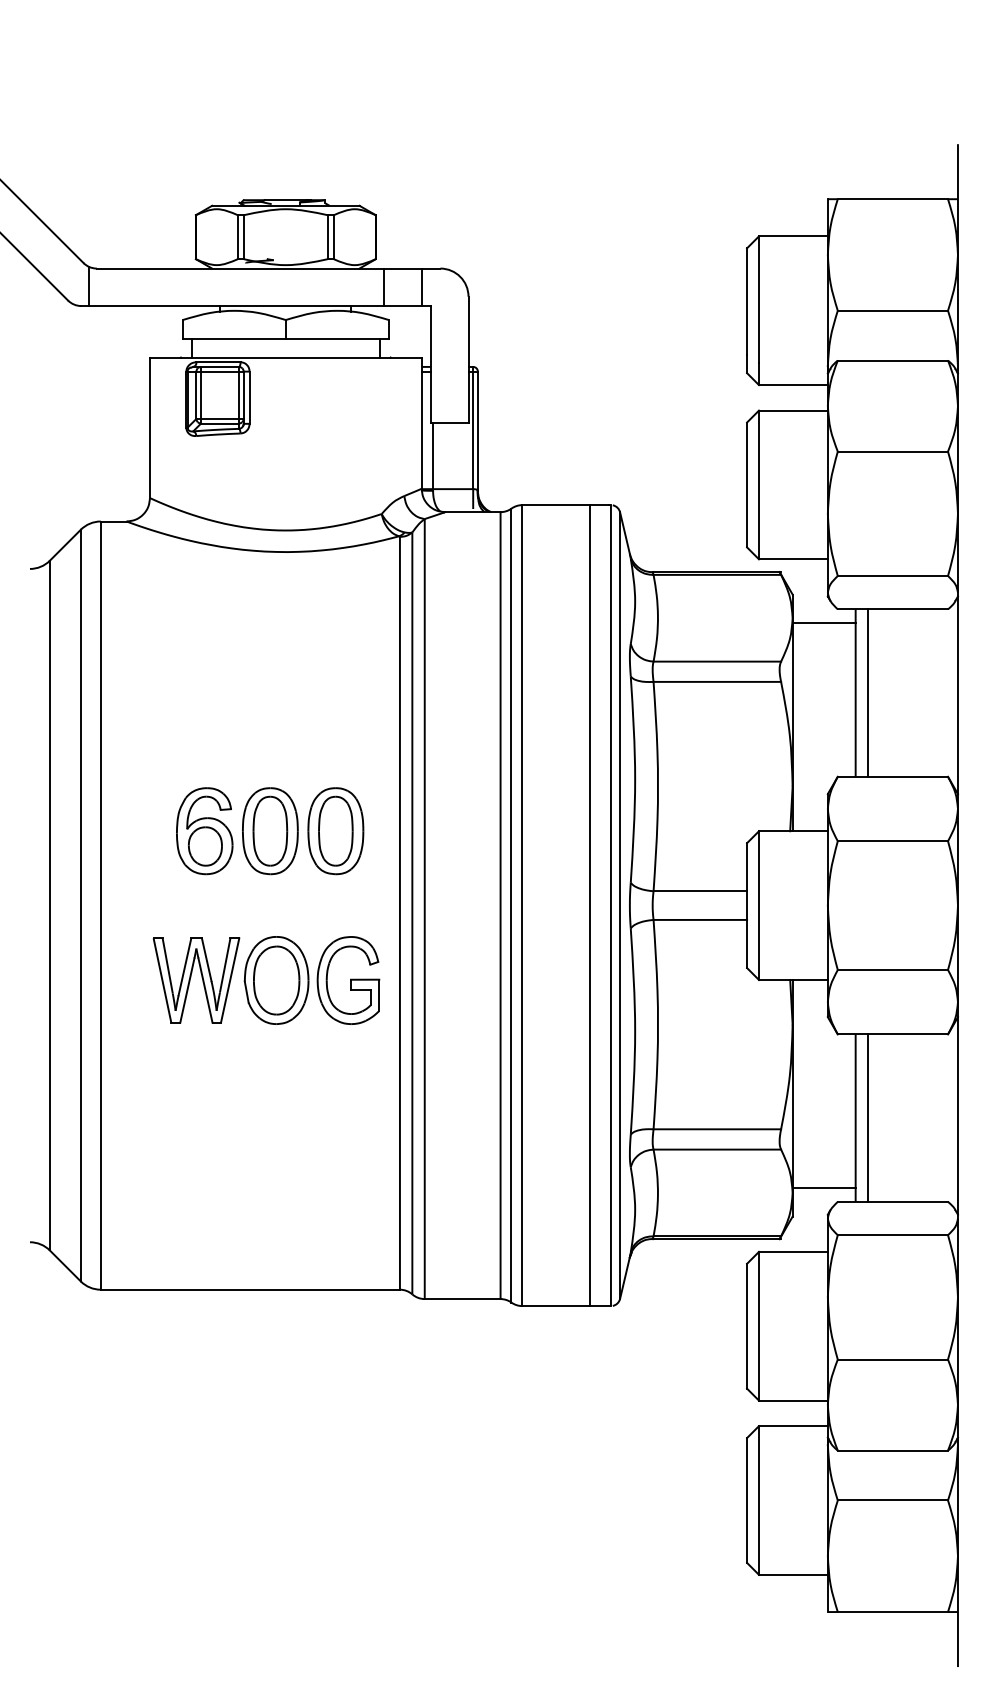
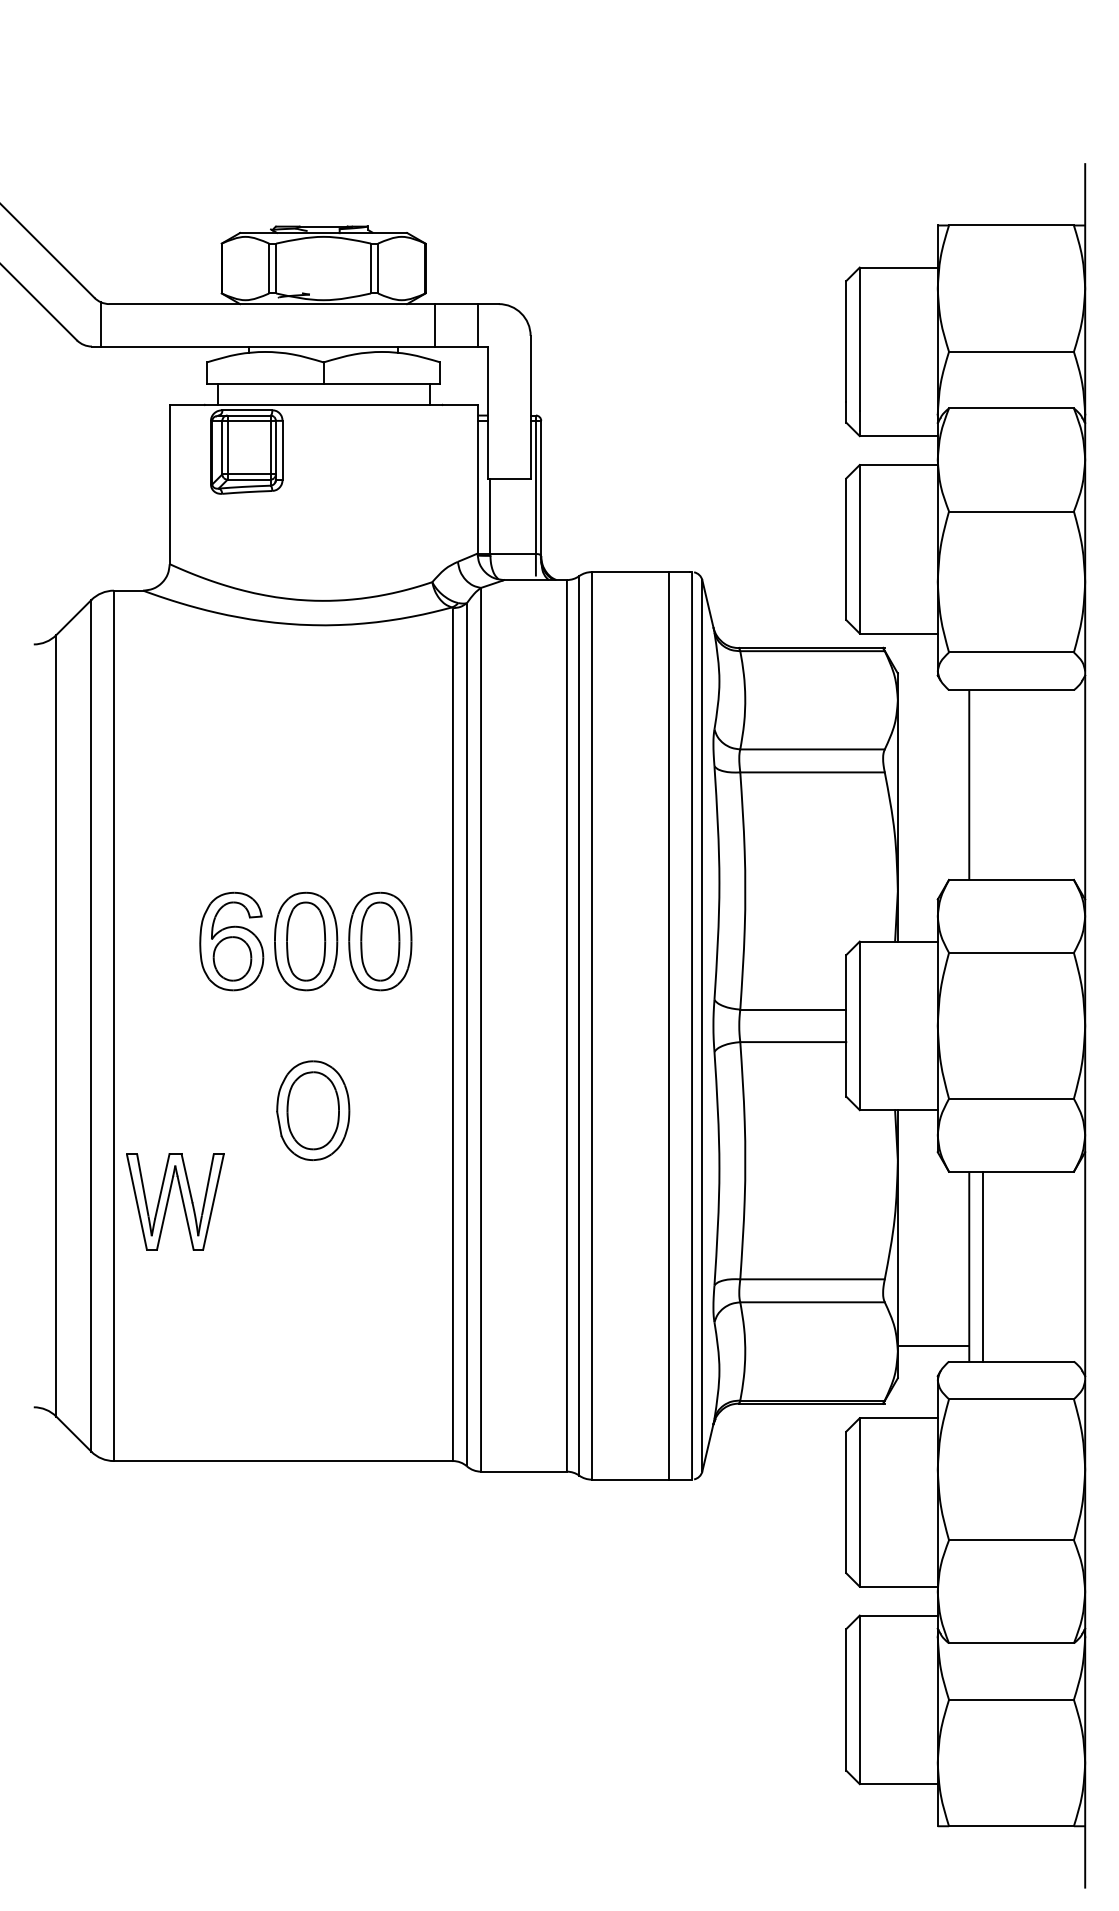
line: (824, 622) -> (933, 705), removed
line: (867, 692) -> (982, 784), removed
part: (201, 978) -> (181, 1199), moved
part: (348, 980) -> (394, 1110), removed

